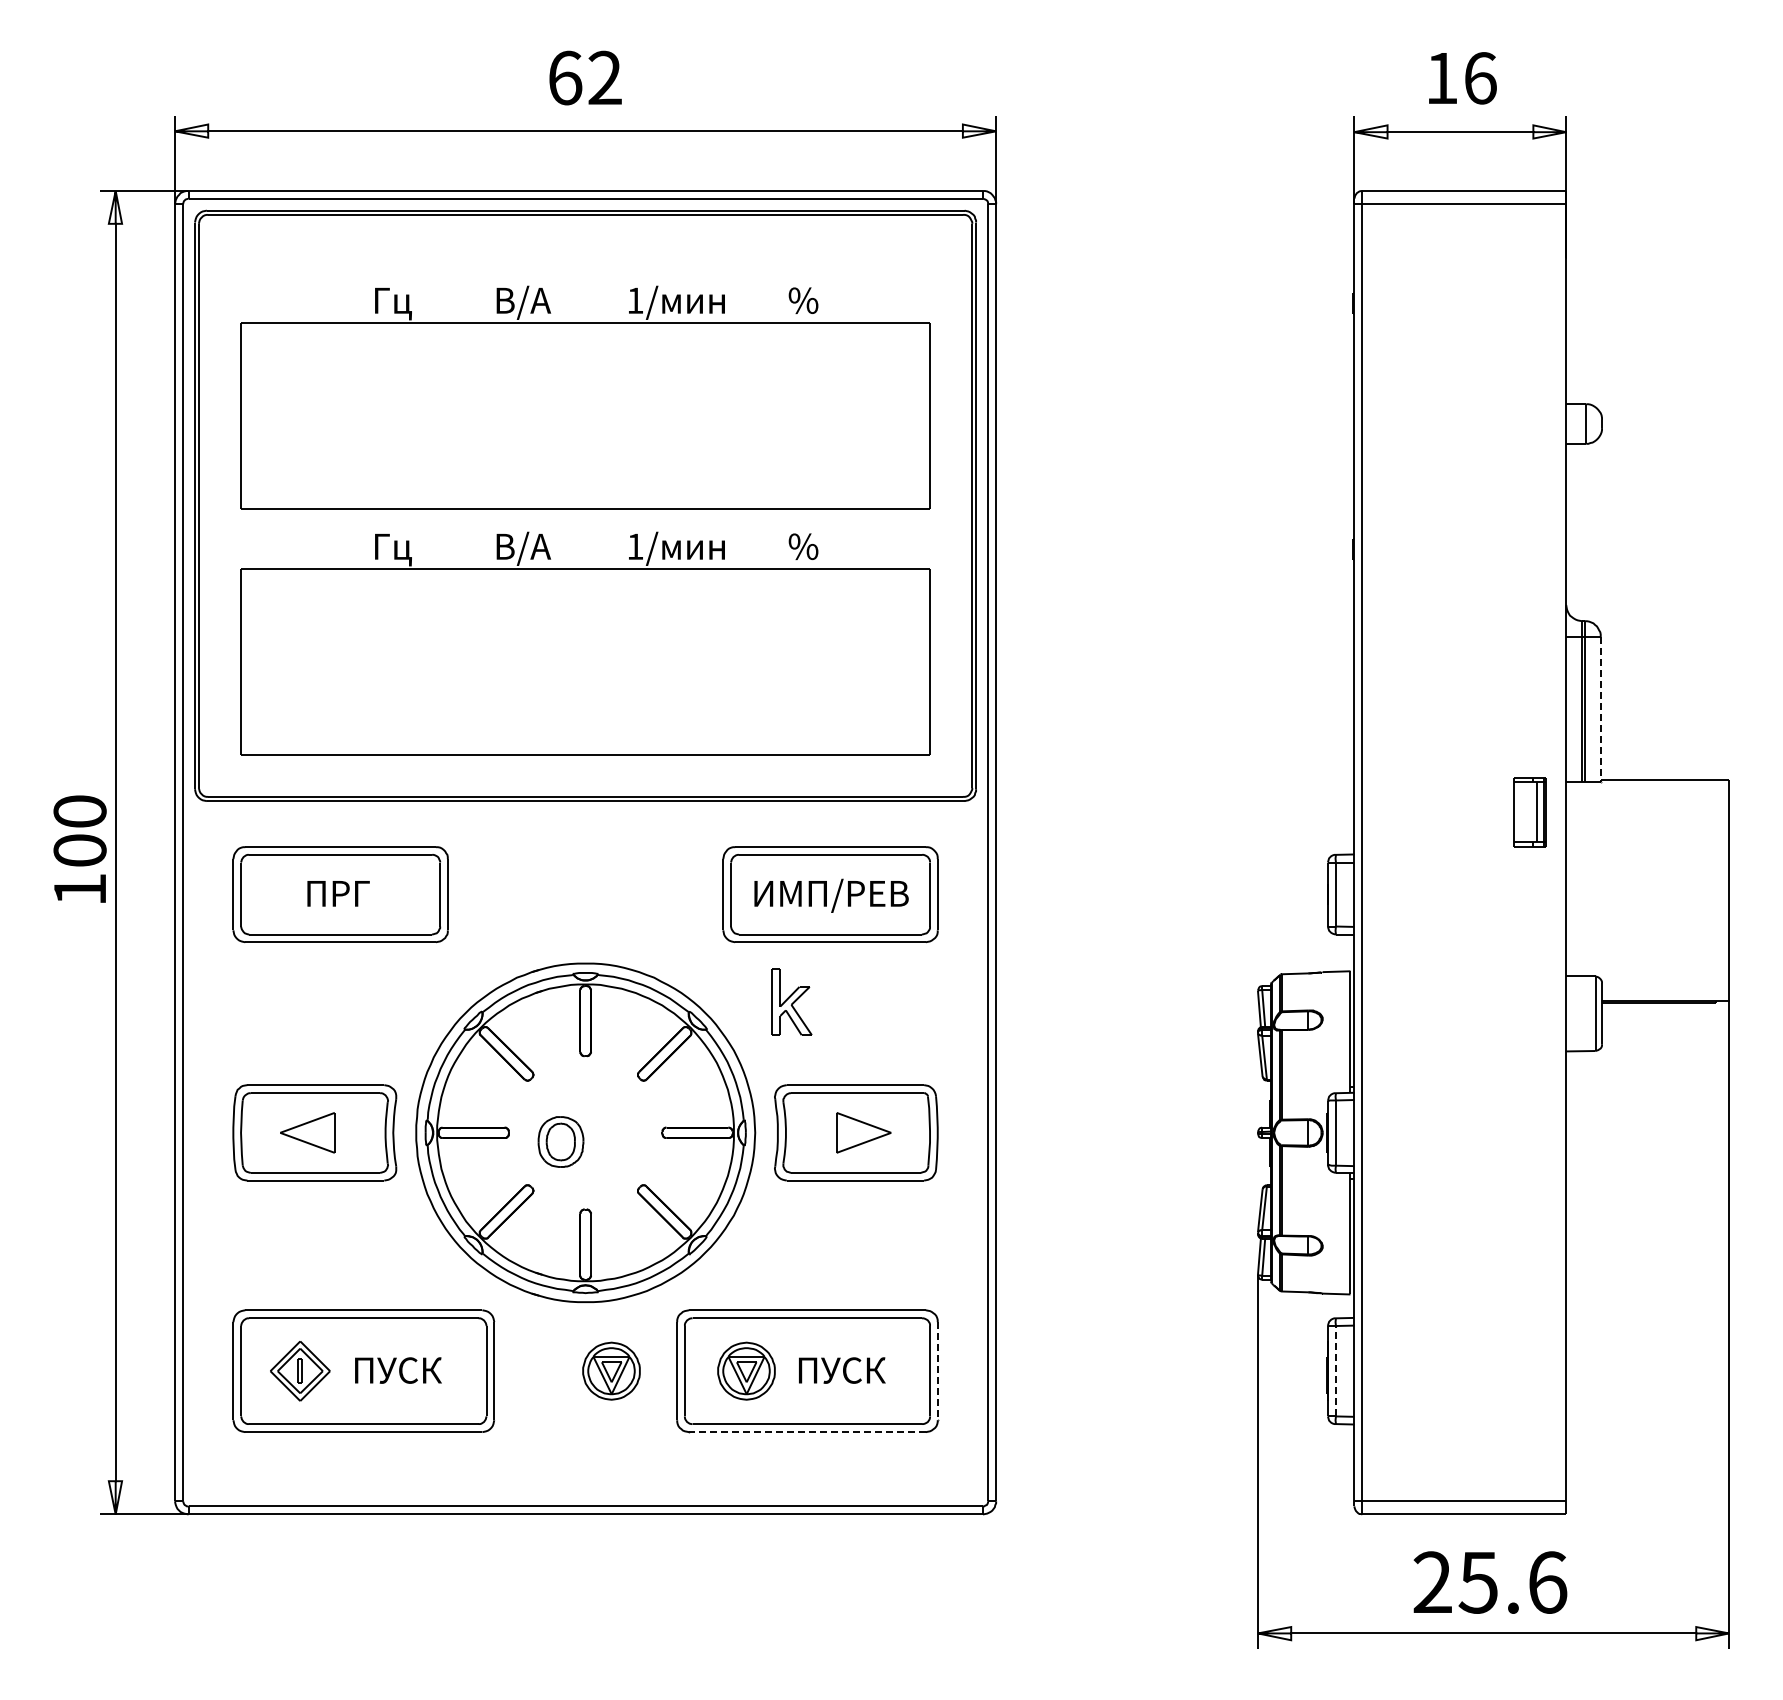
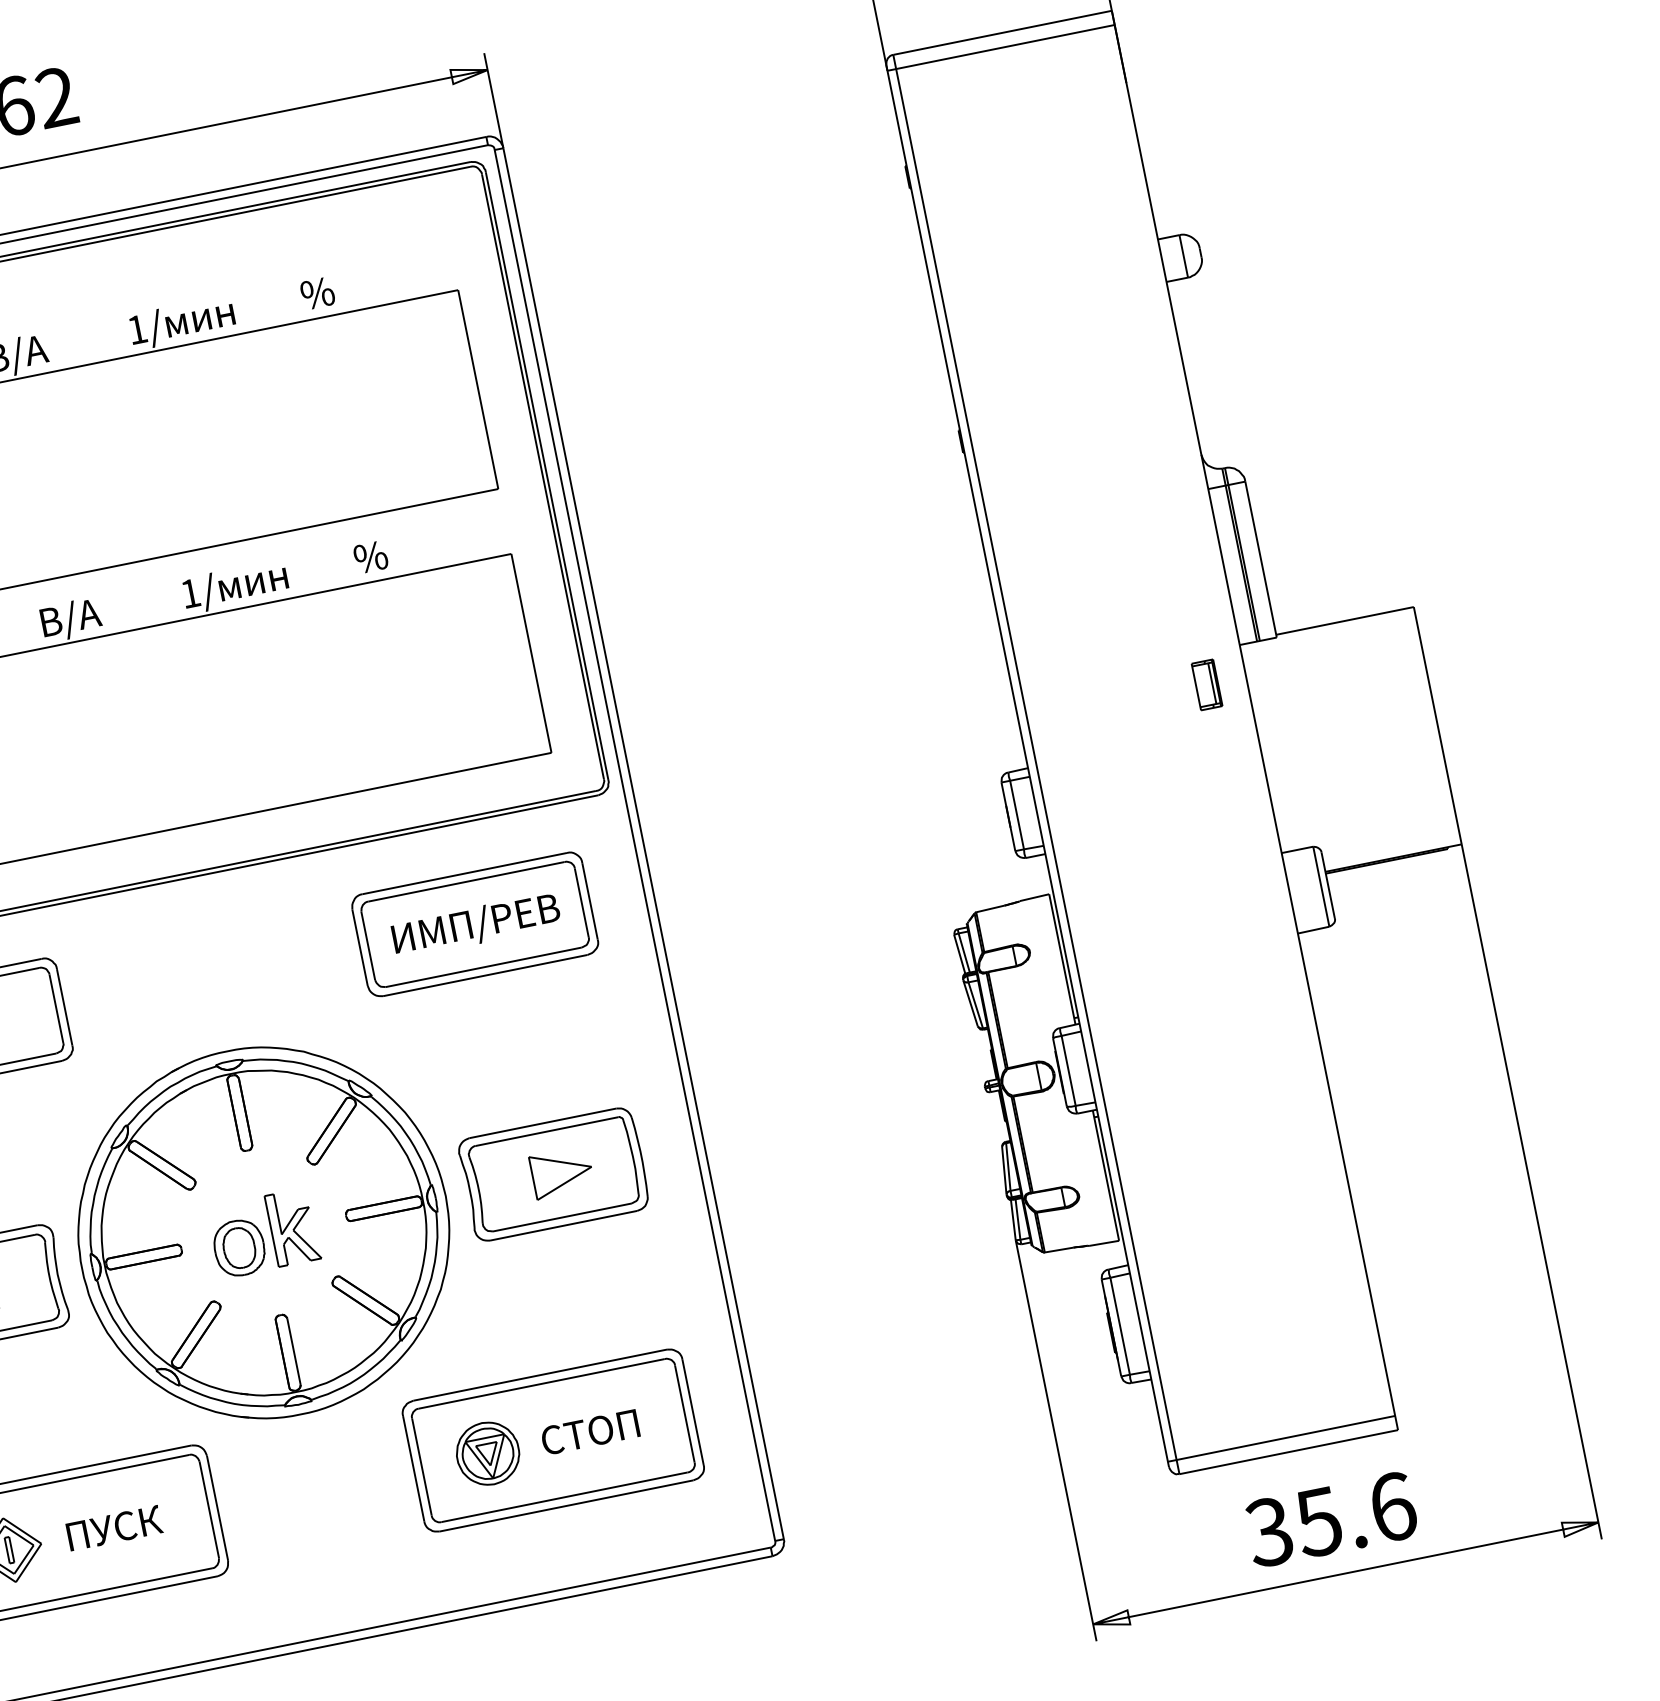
line: (1600, 710) -> (1260, 560), dashed -> solid
part: (1529, 811) -> (1206, 684), size x0.62
part: (791, 1001) -> (292, 1226), moved
part: (611, 1370) -> (343, 1482), removed
text: (841, 1370) -> (589, 1432), ПУСК -> СТОП
line: (1335, 1370) -> (1119, 1325), dashed -> solid
line: (937, 1371) -> (692, 1412), dashed -> solid
line: (806, 1432) -> (565, 1506), dashed -> solid
text: (1431, 1582) -> (1268, 1532), 25.6 -> 35.6

